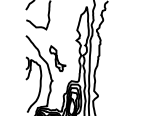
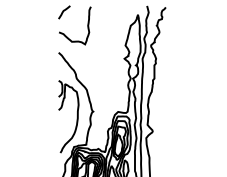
part: (58, 58) -> (100, 82), removed

